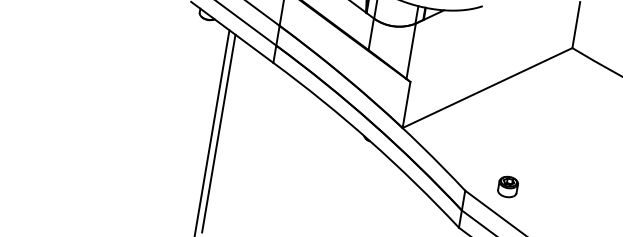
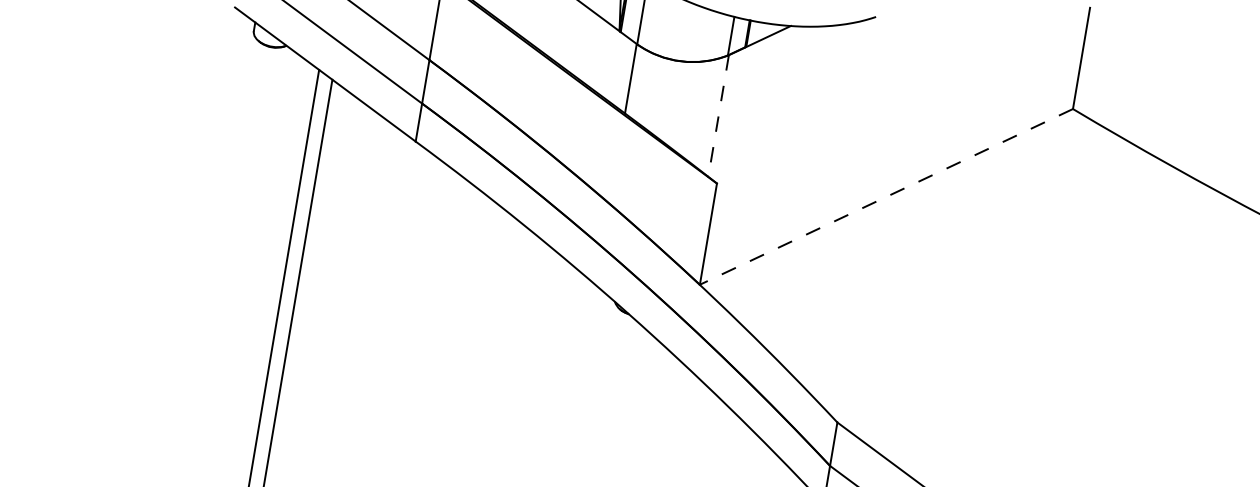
line: (411, 51) -> (719, 116), solid -> dashed
line: (487, 88) -> (886, 197), solid -> dashed
part: (507, 186) -> (930, 413), removed

